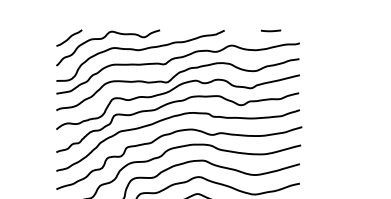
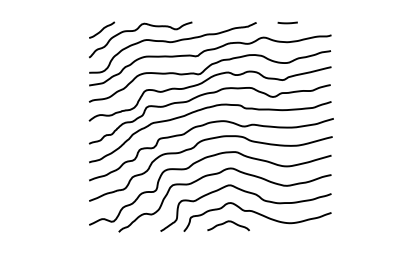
line: (270, 30) -> (287, 22), moved

